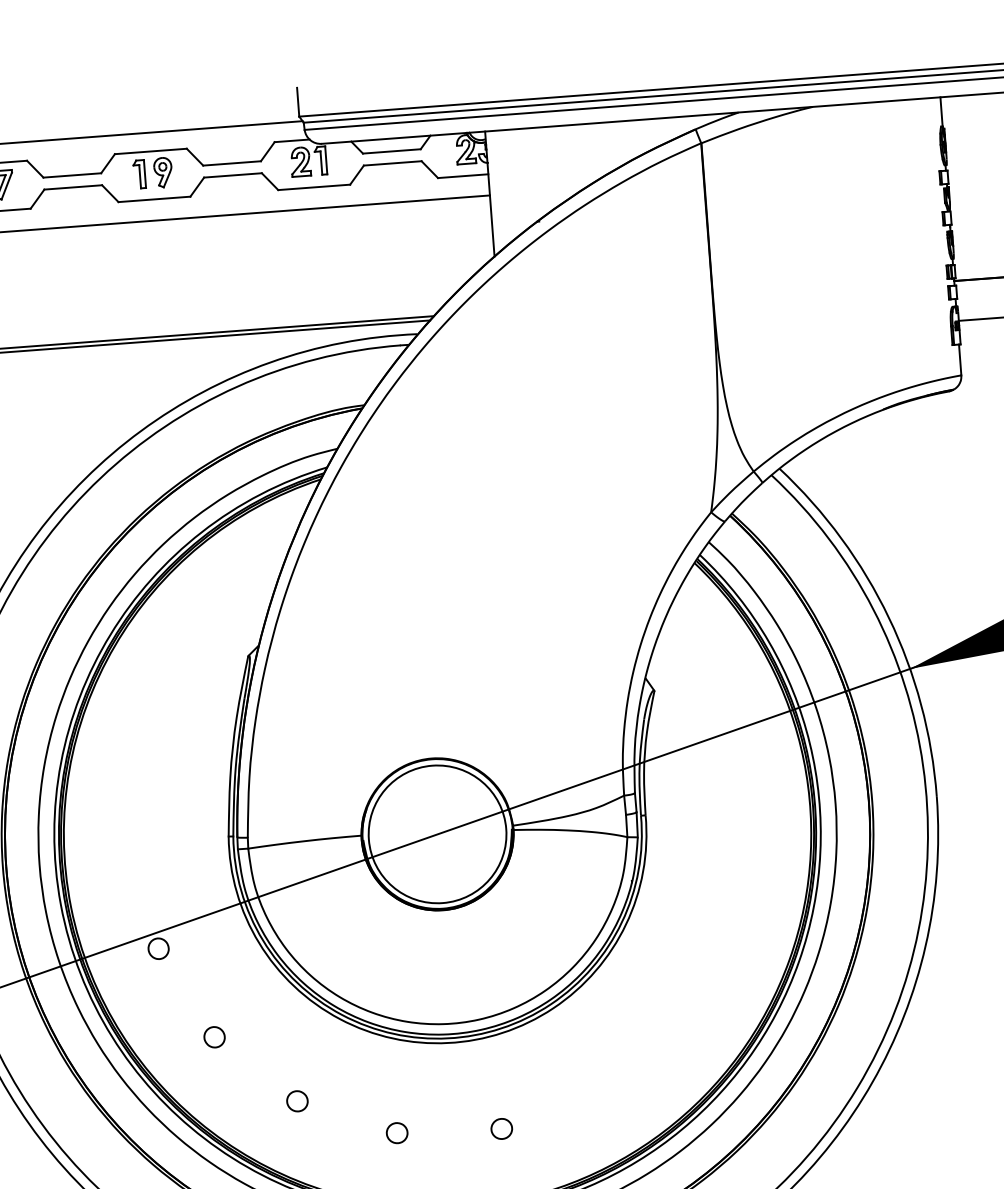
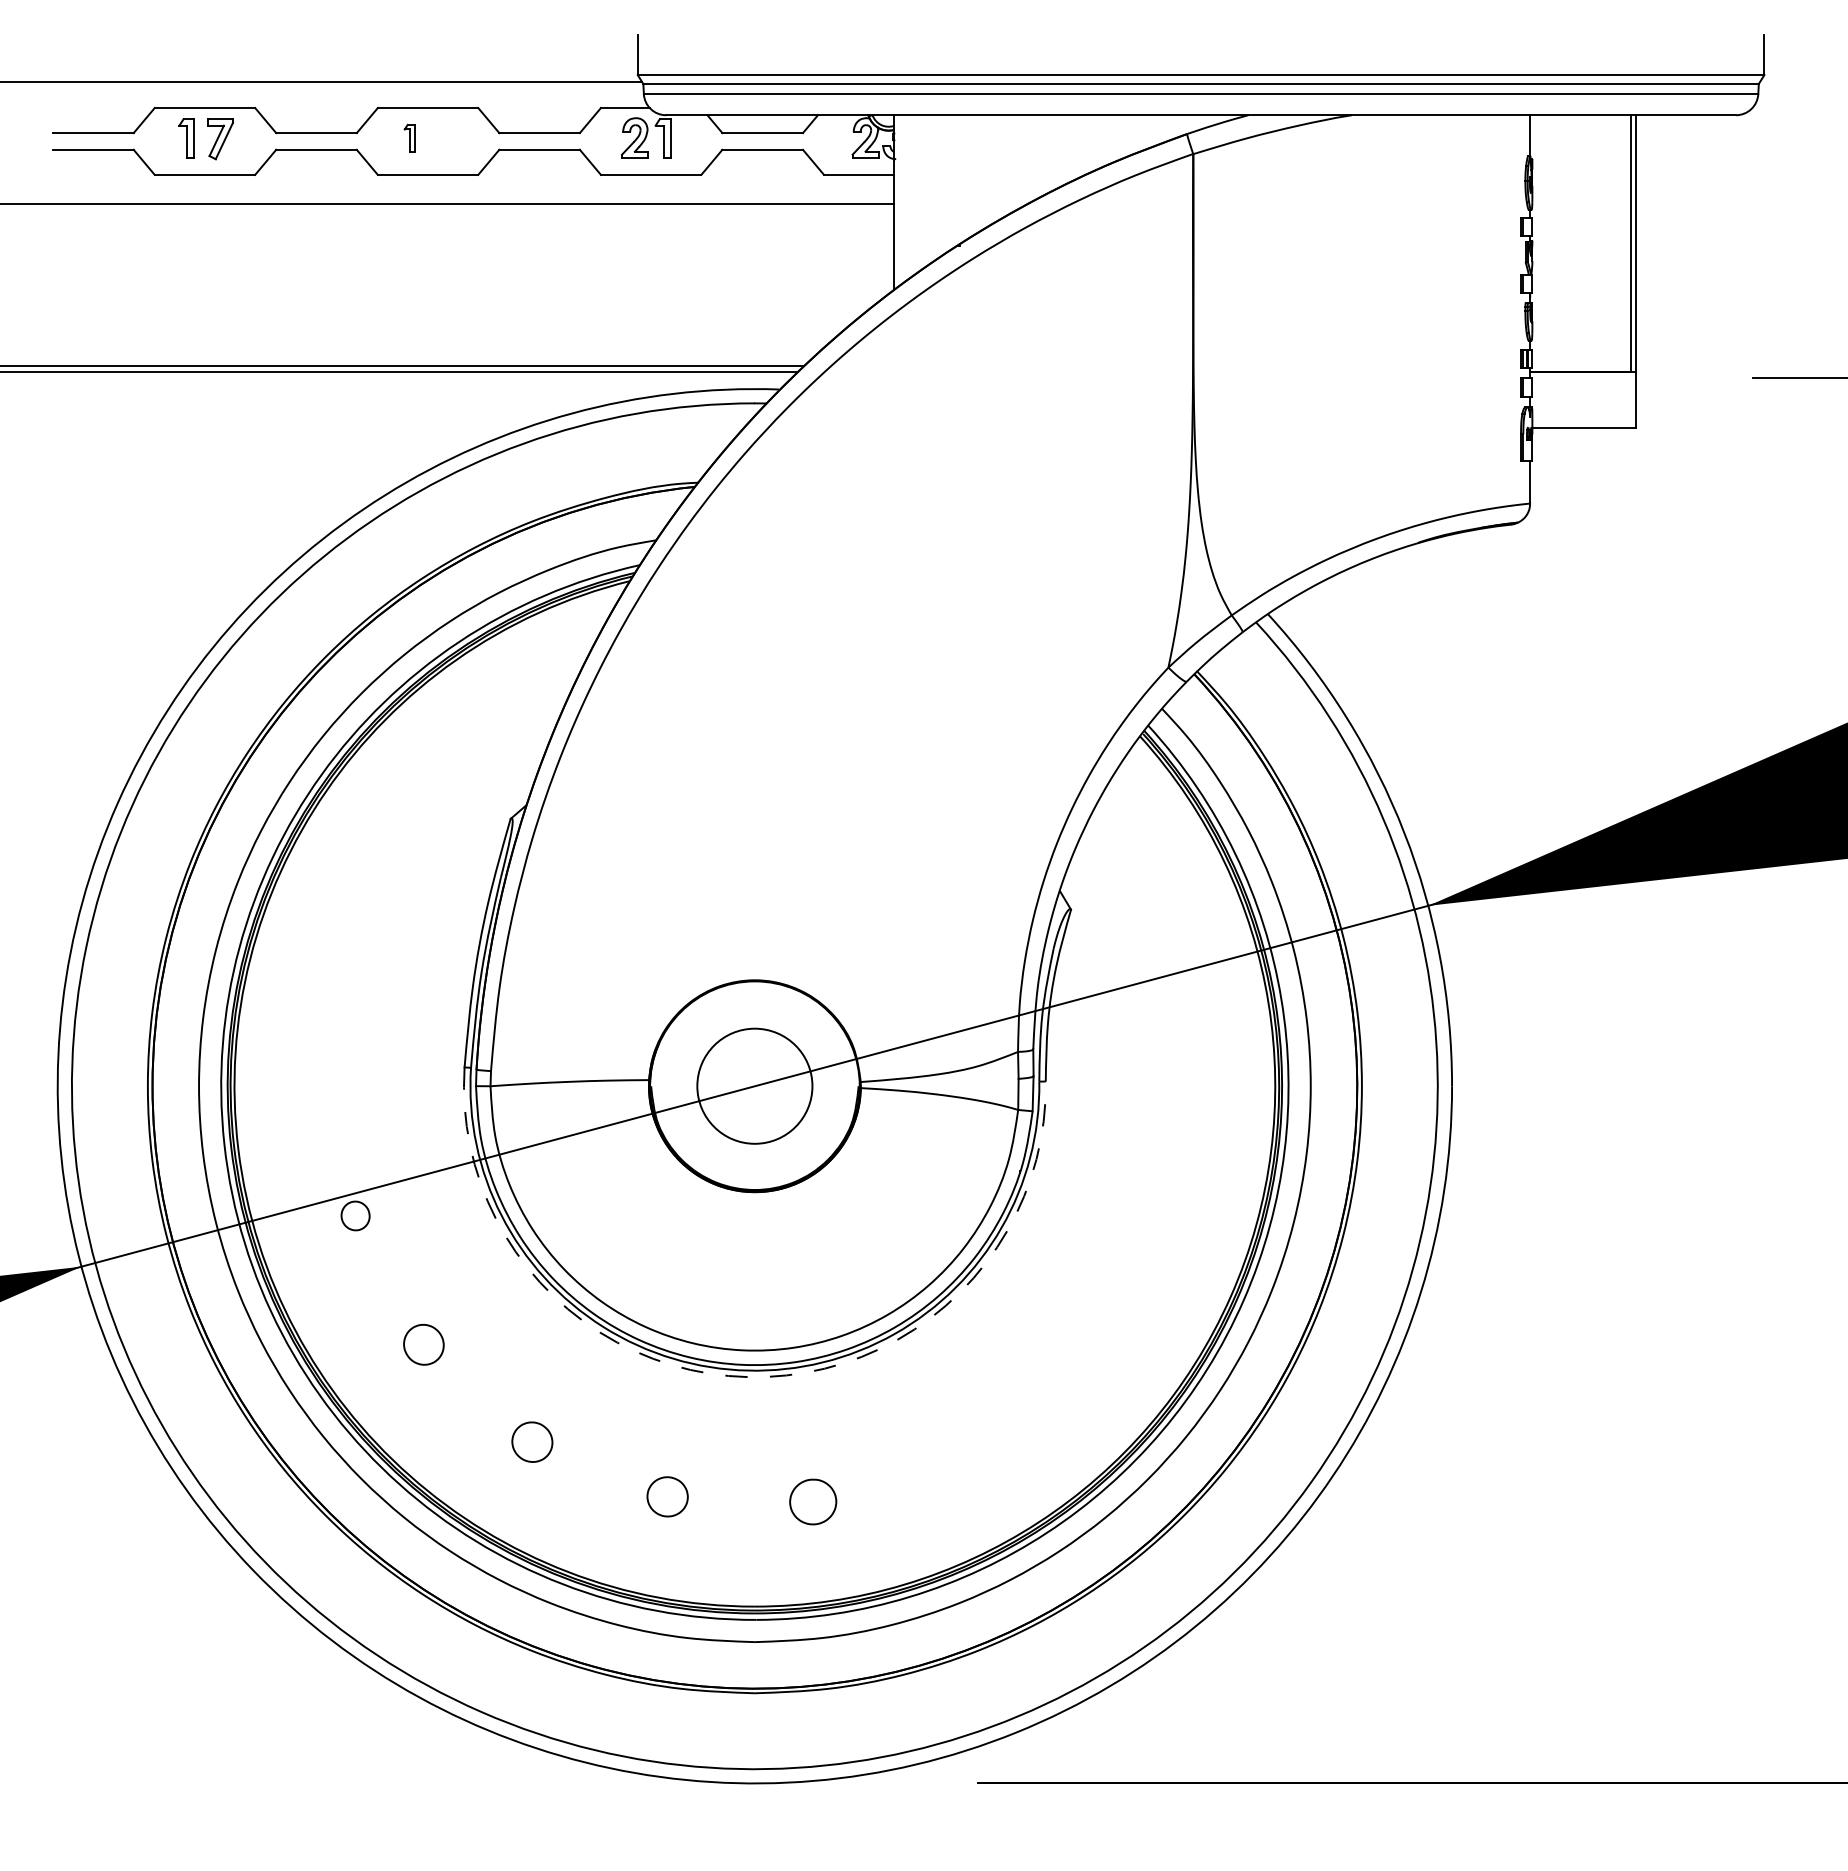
part: (162, 172) -> (442, 138), removed
part: (139, 174) -> (409, 138), size x0.7
circle: (437, 834) -> (754, 1086), size x0.6
part: (214, 1037) -> (424, 1344), size x1.4
arc: (447, 1043) -> (747, 1377), solid -> dashed
part: (297, 1101) -> (532, 1442), size x1.4
part: (501, 1128) -> (813, 1501), size x1.6
part: (397, 1132) -> (667, 1496), size x1.4

